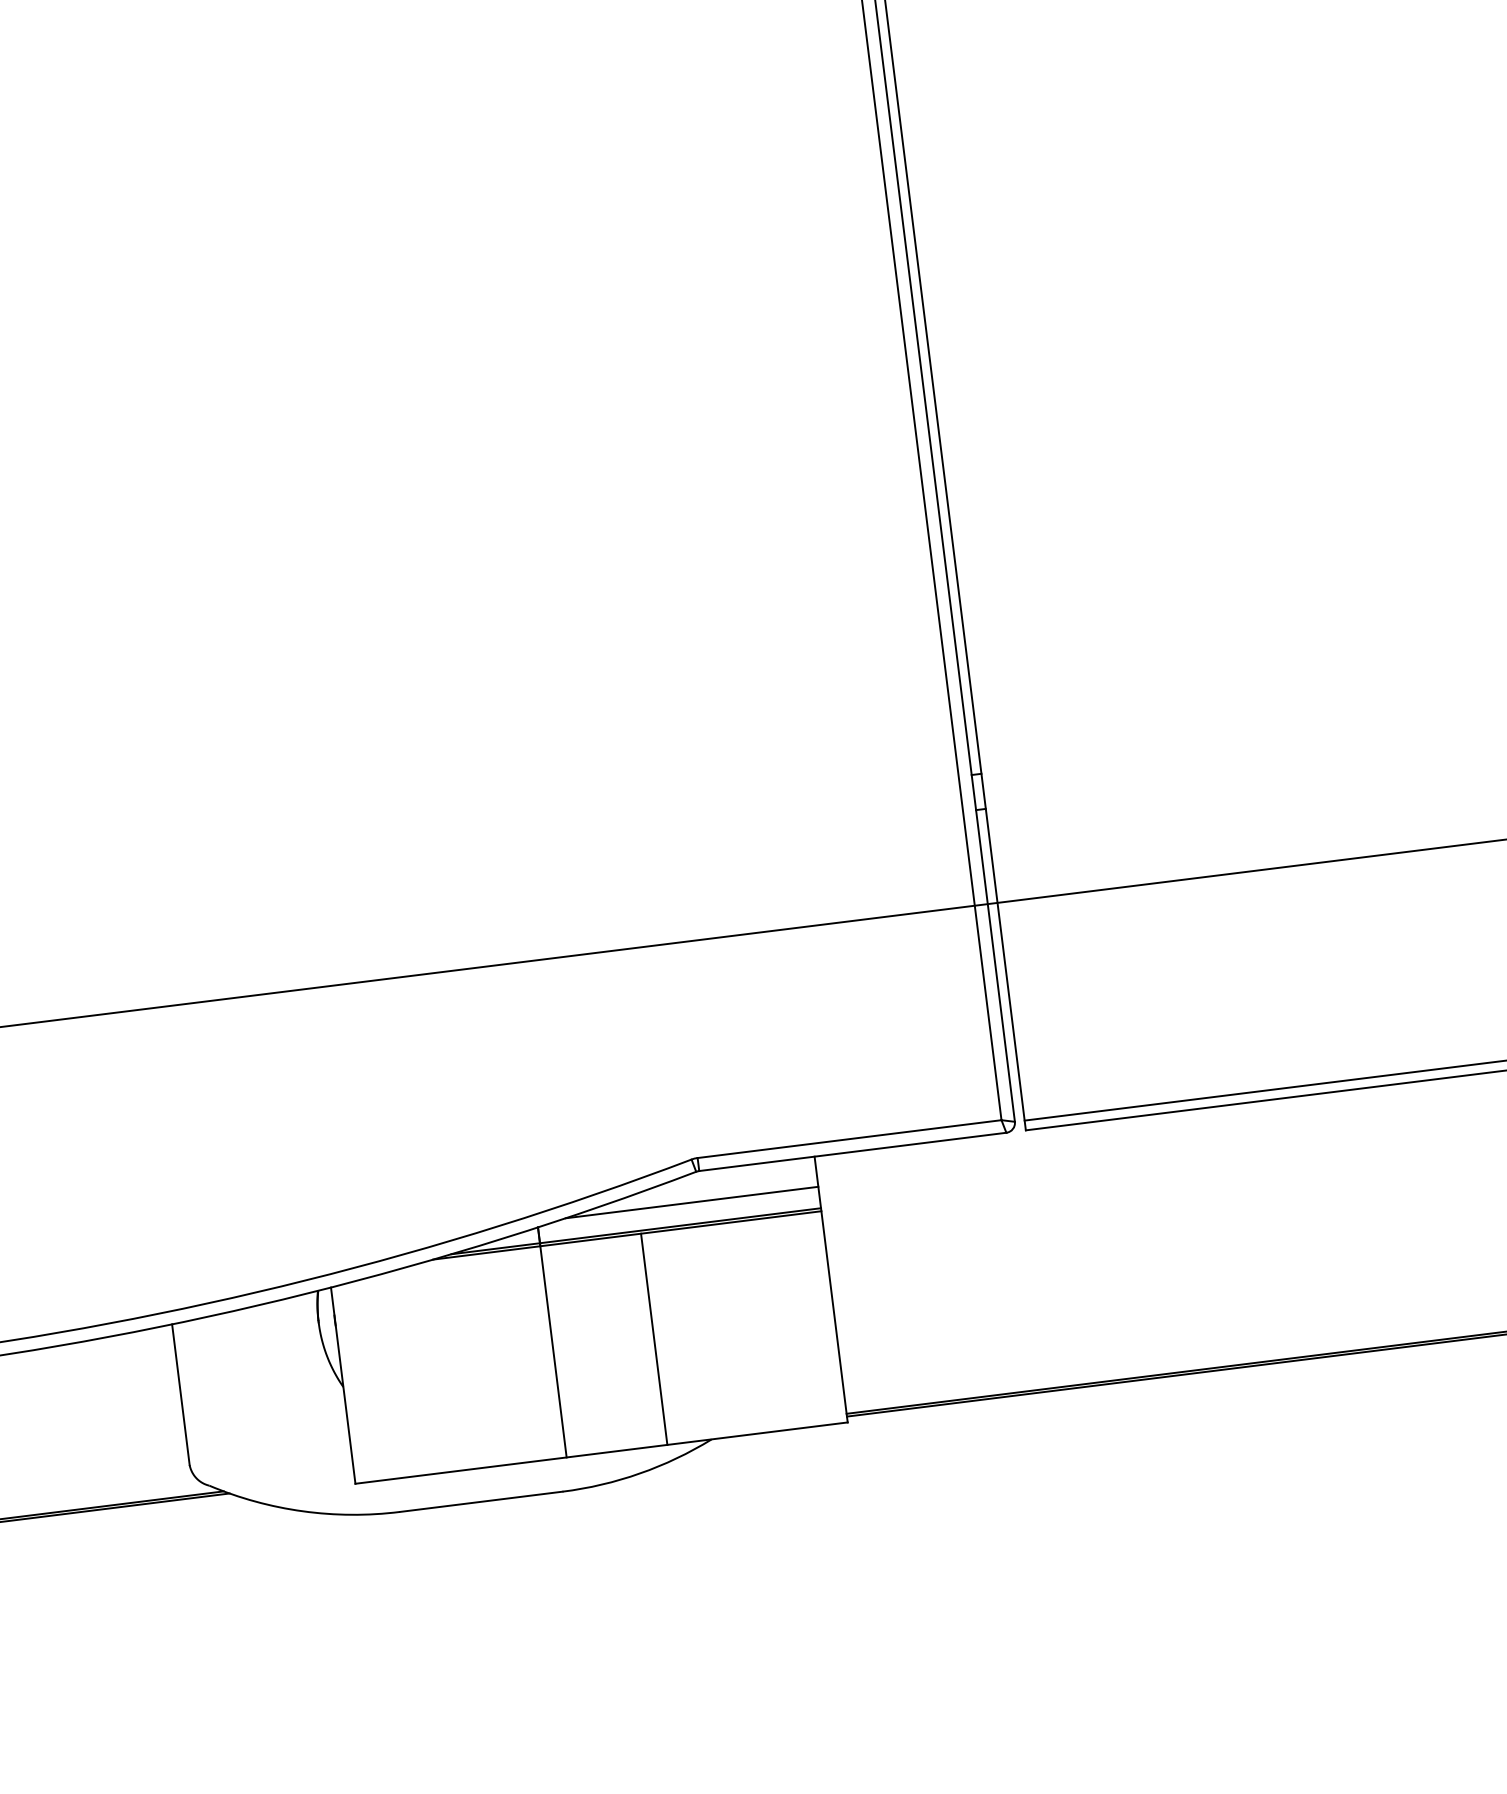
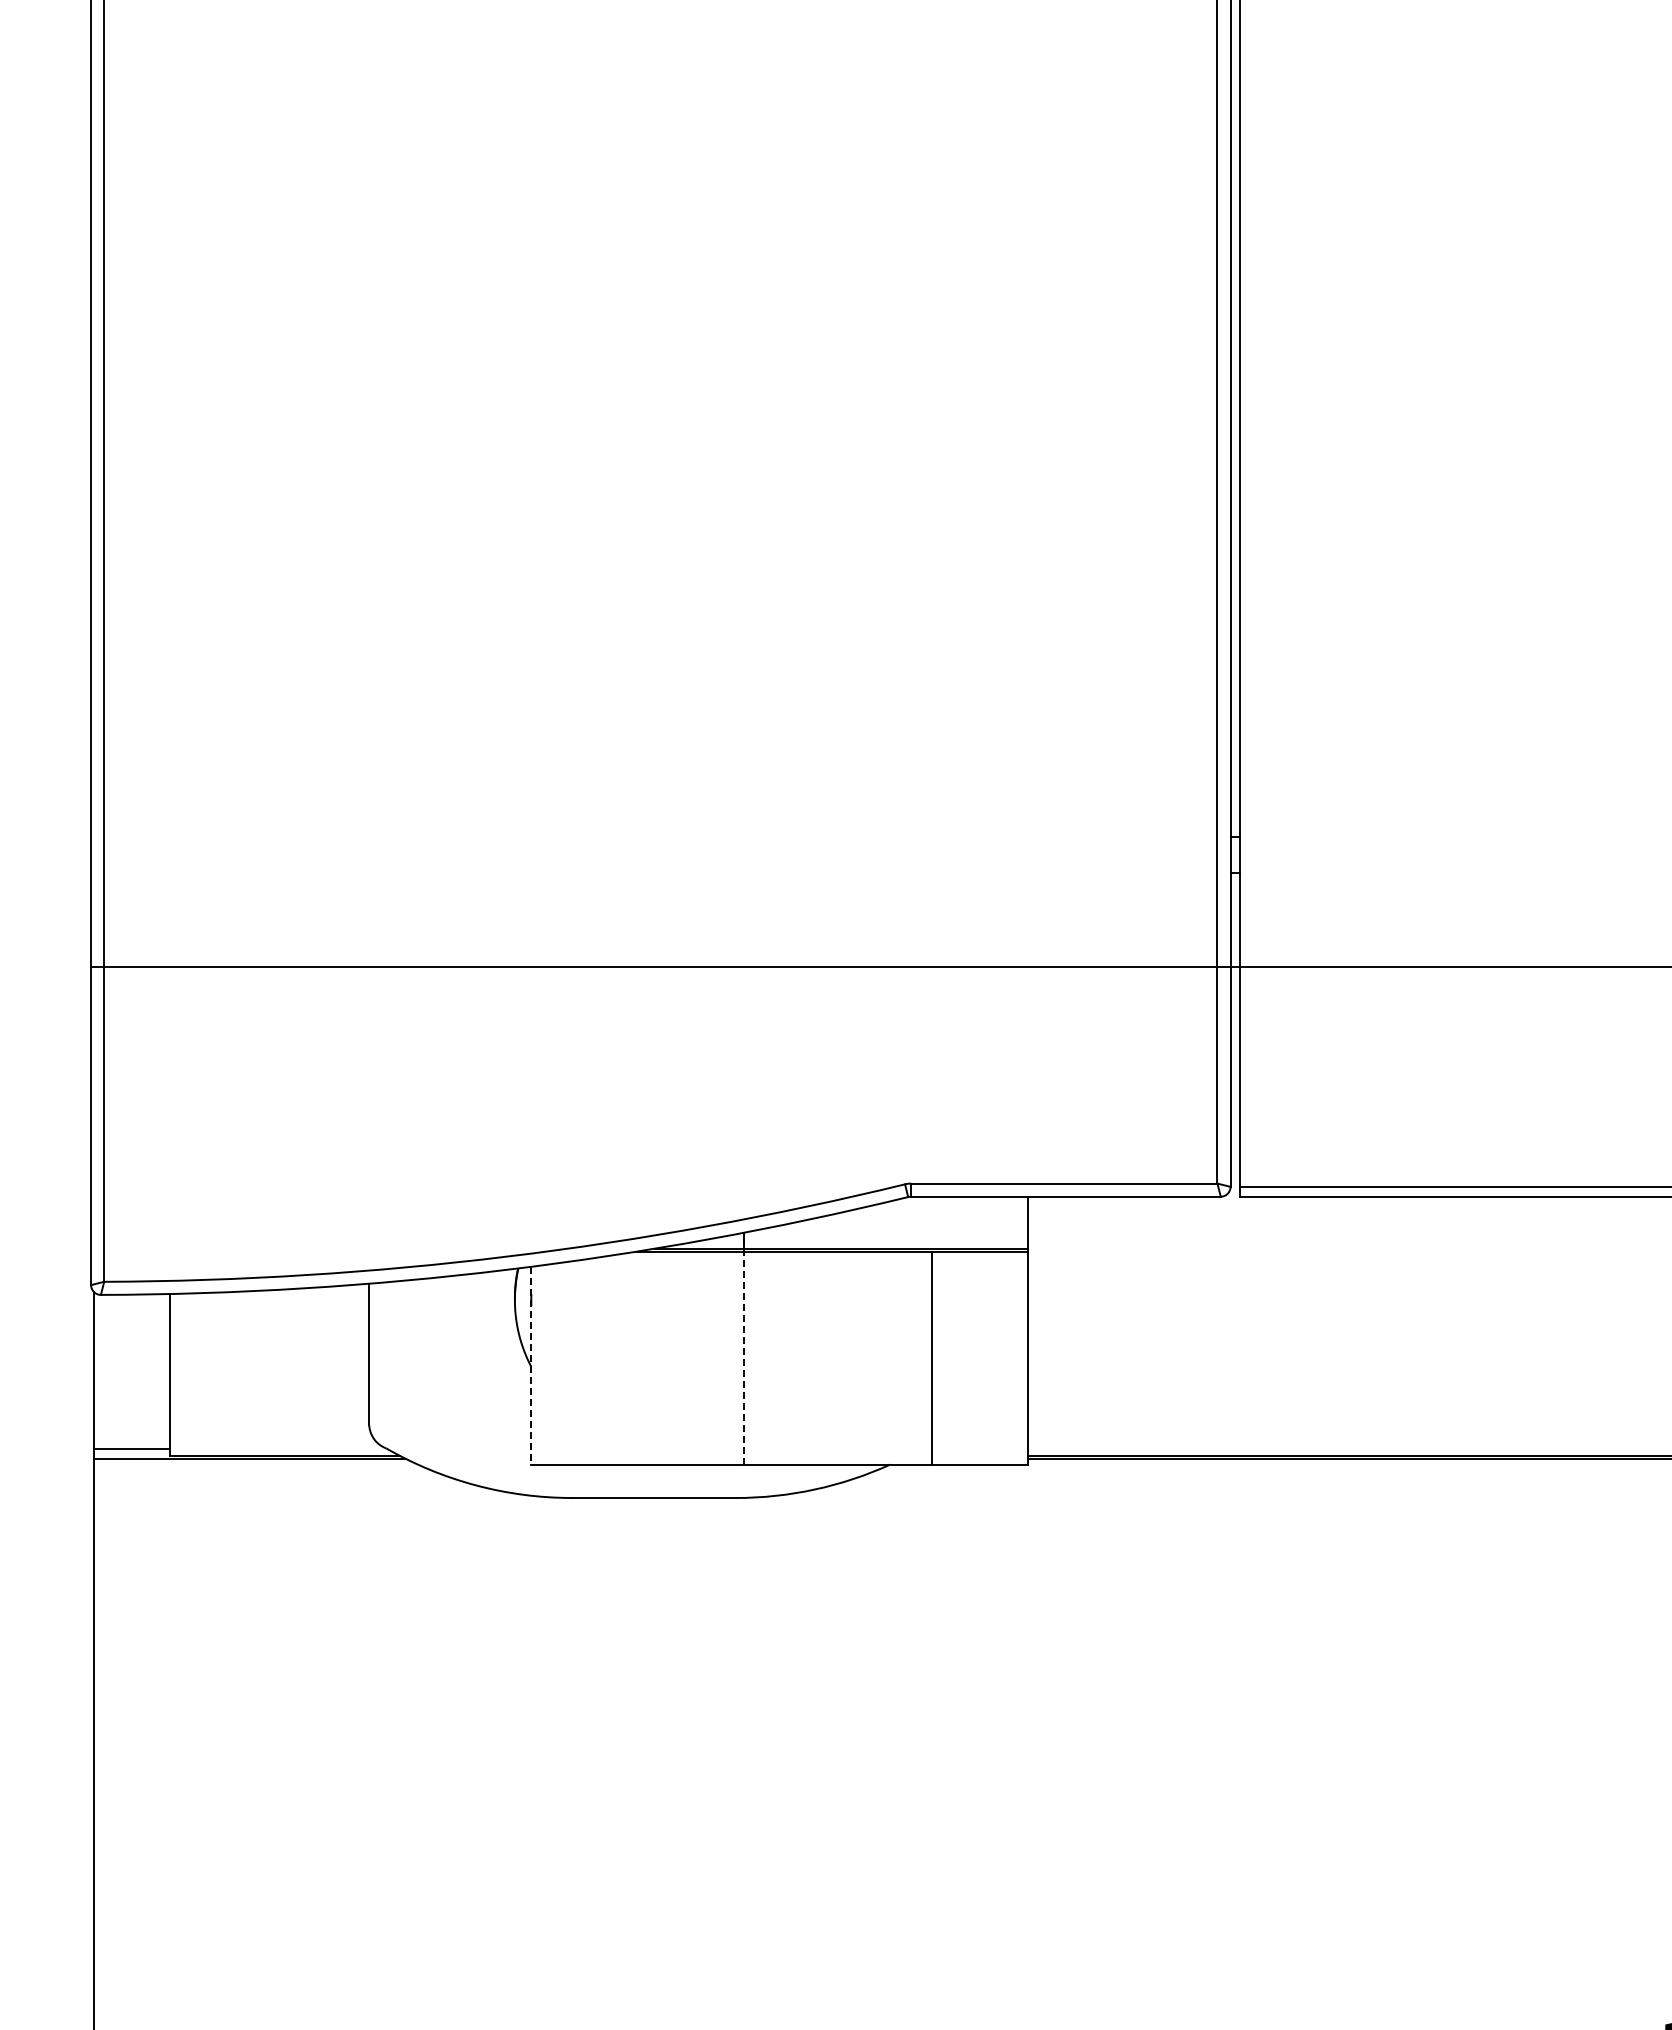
line: (691, 1203) -> (899, 1227), removed
line: (653, 1338) -> (931, 1357), moved
line: (552, 1342) -> (744, 1348), solid -> dashed
line: (343, 1385) -> (531, 1365), solid -> dashed

